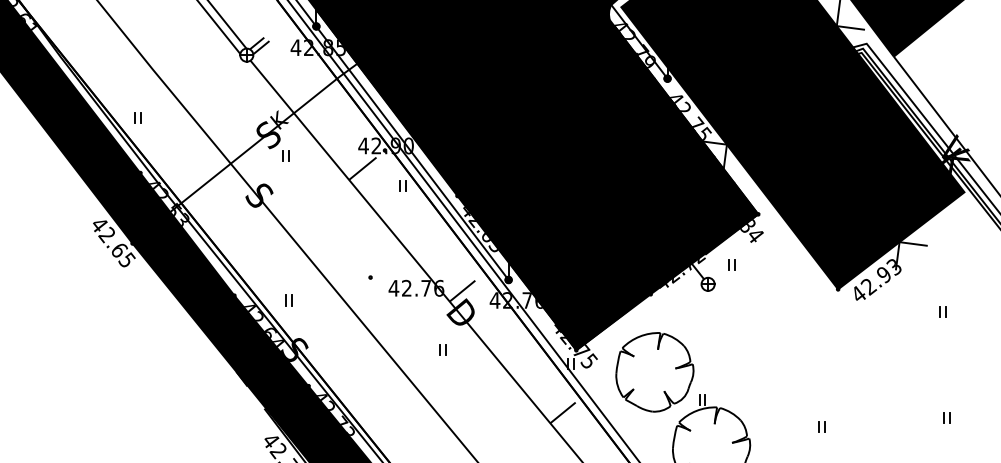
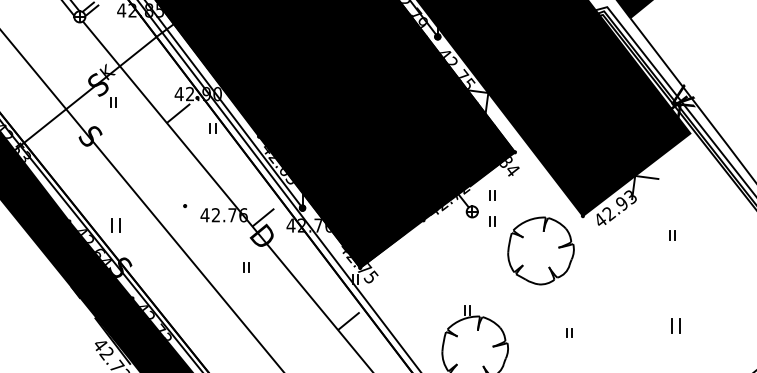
part: (731, 295) -> (492, 221), added
part: (288, 300) -> (115, 225), size x1.6
part: (654, 372) -> (540, 251), moved
part: (946, 417) -> (675, 325), size x1.6

